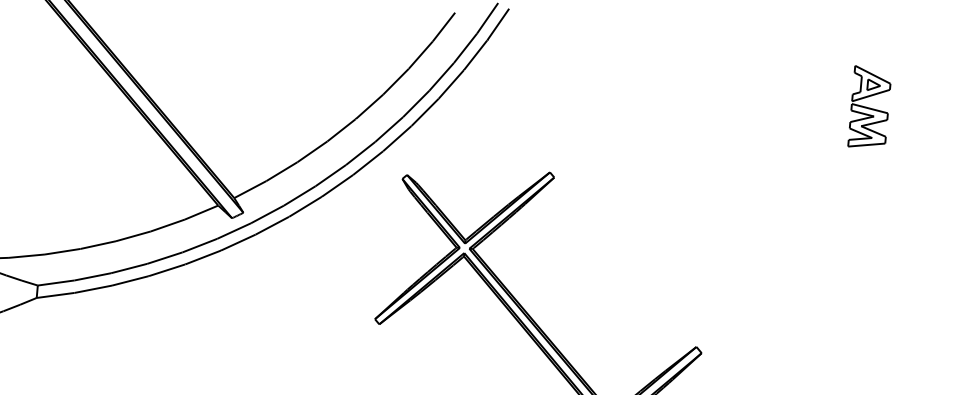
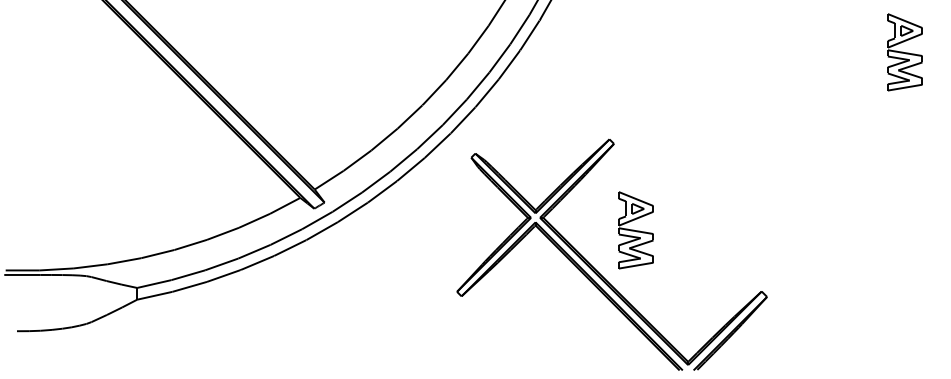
part: (568, 270) -> (635, 230), added

